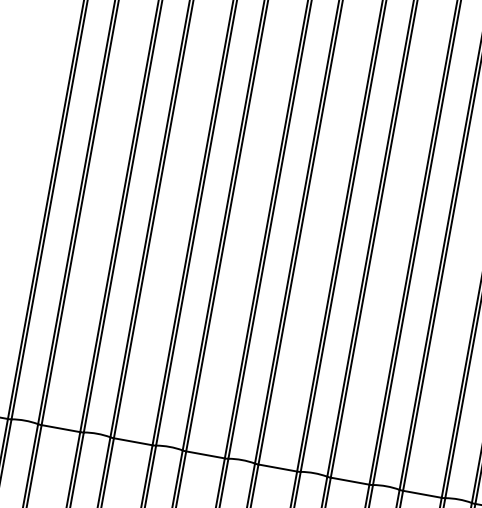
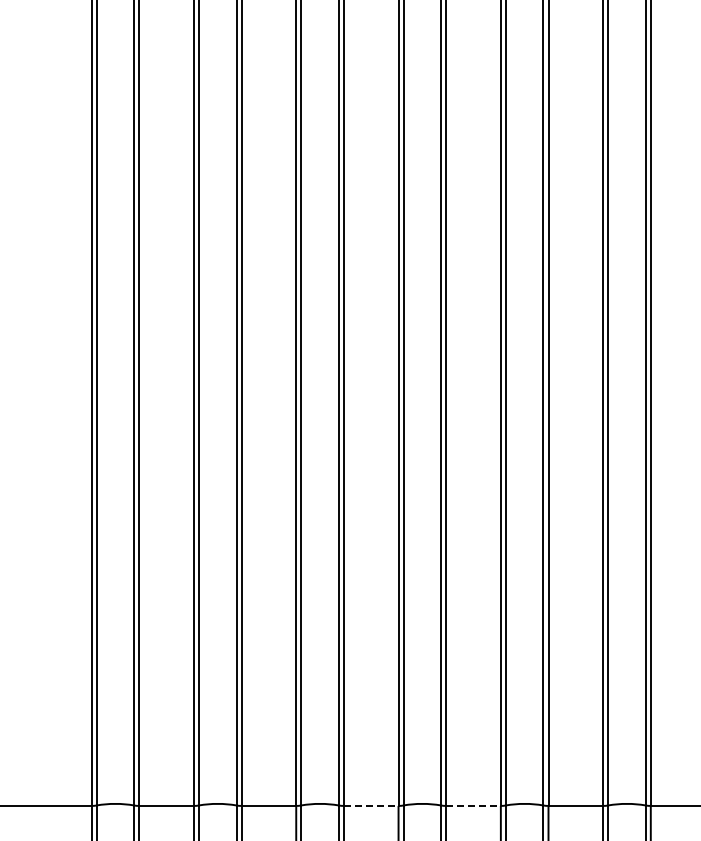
line: (205, 454) -> (371, 805), solid -> dashed
line: (278, 467) -> (474, 805), solid -> dashed

